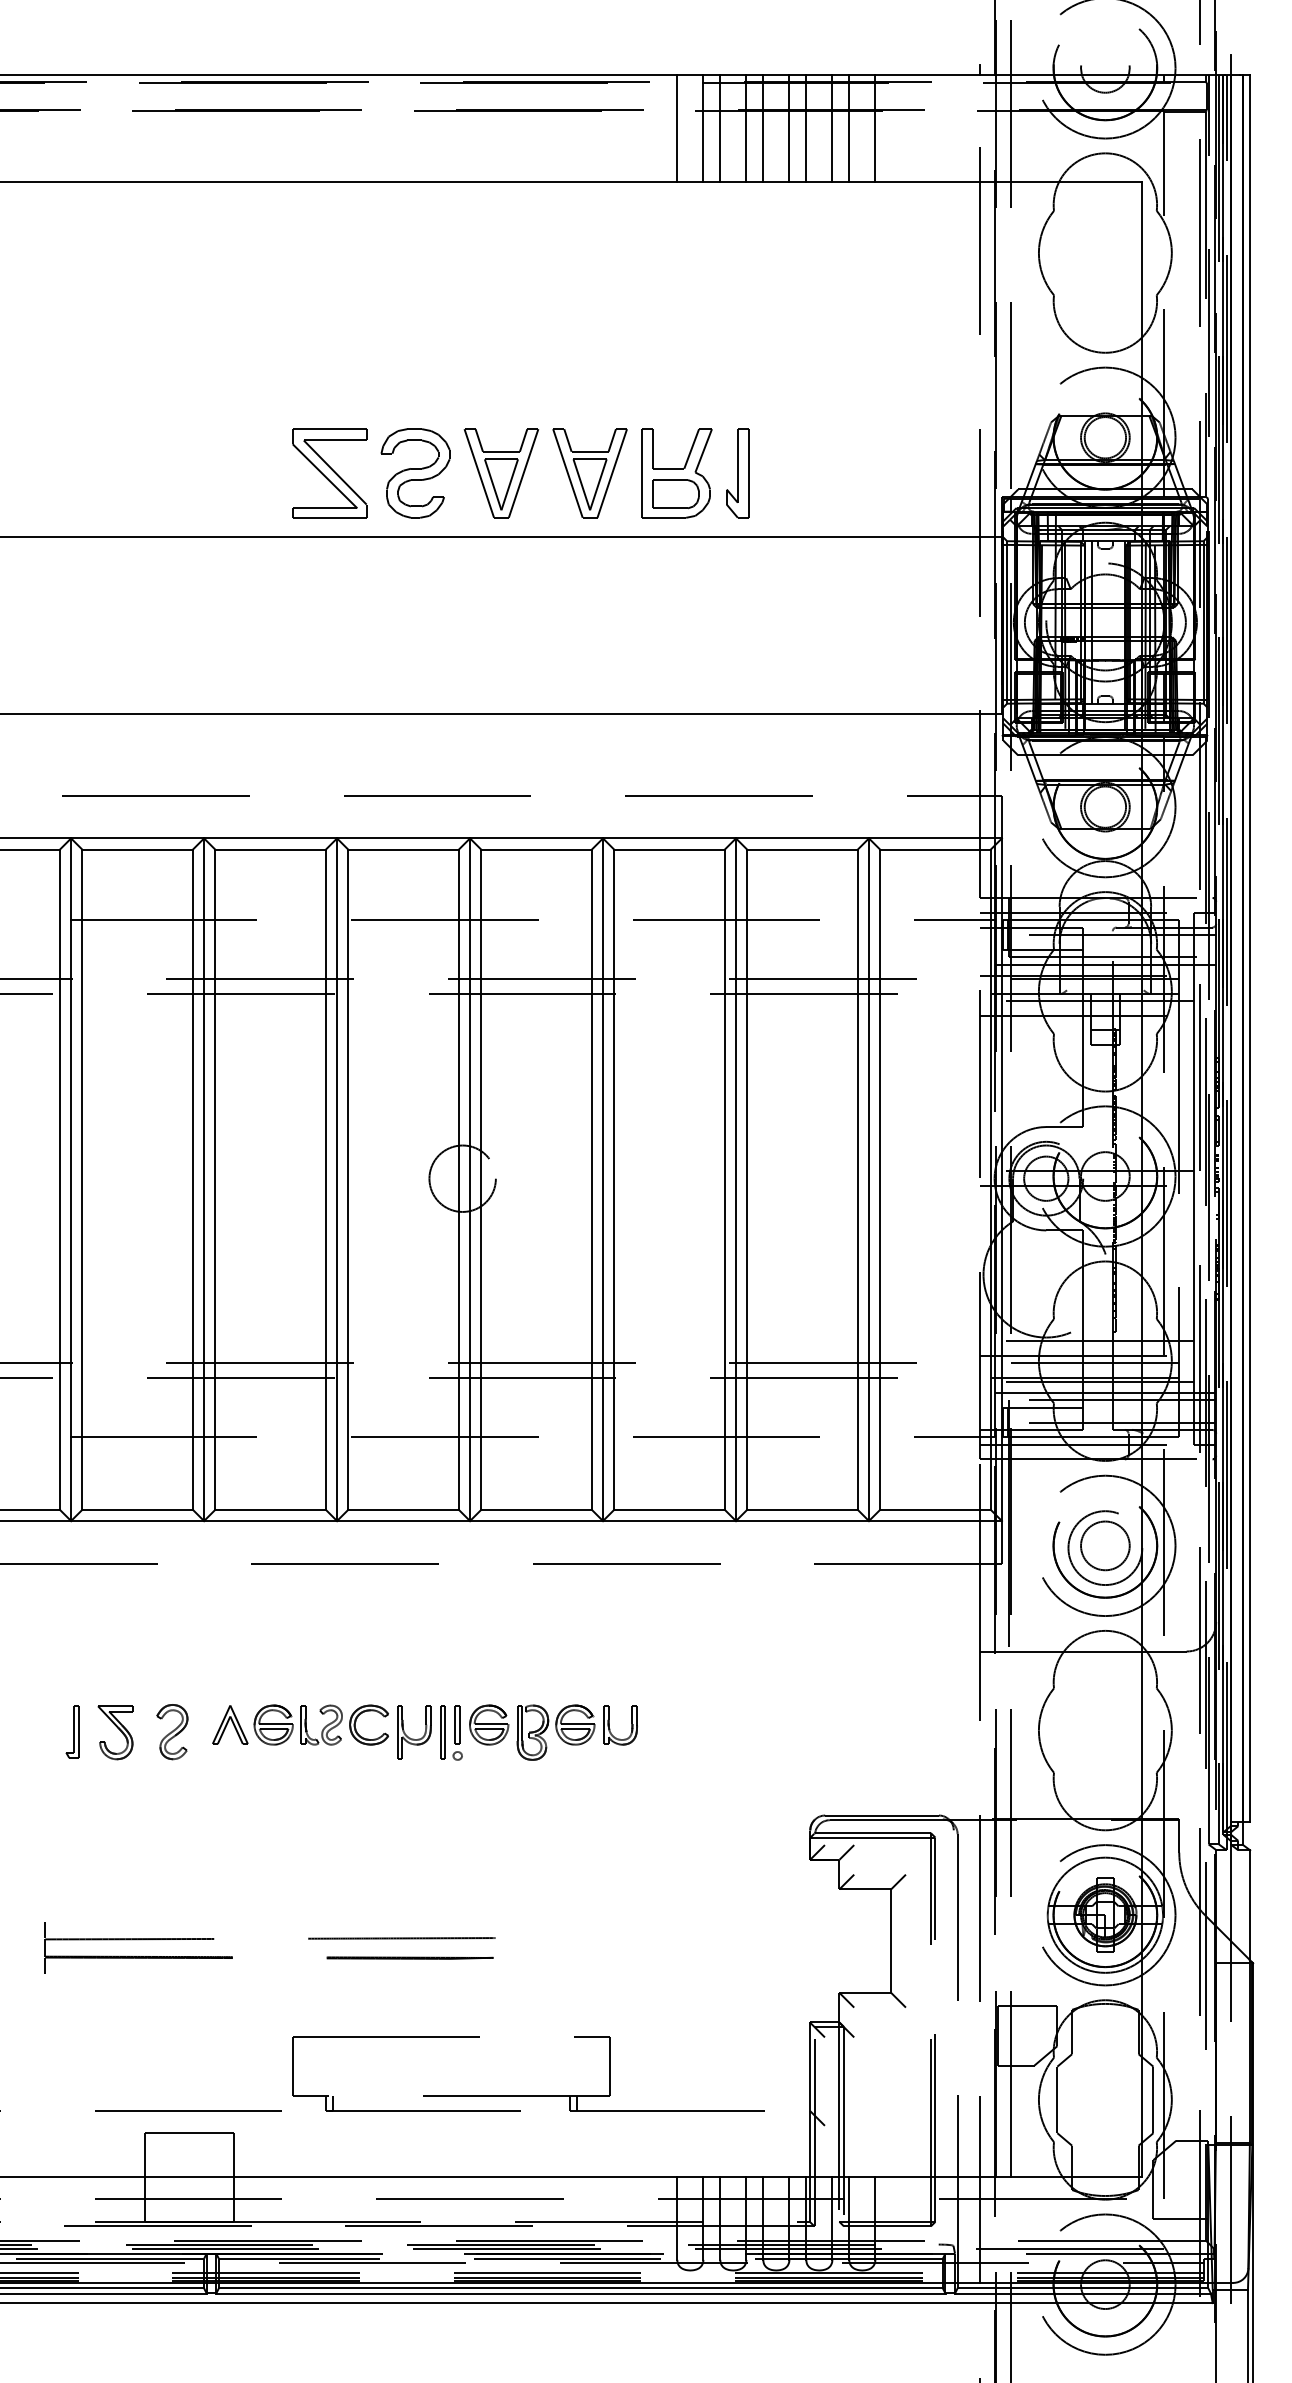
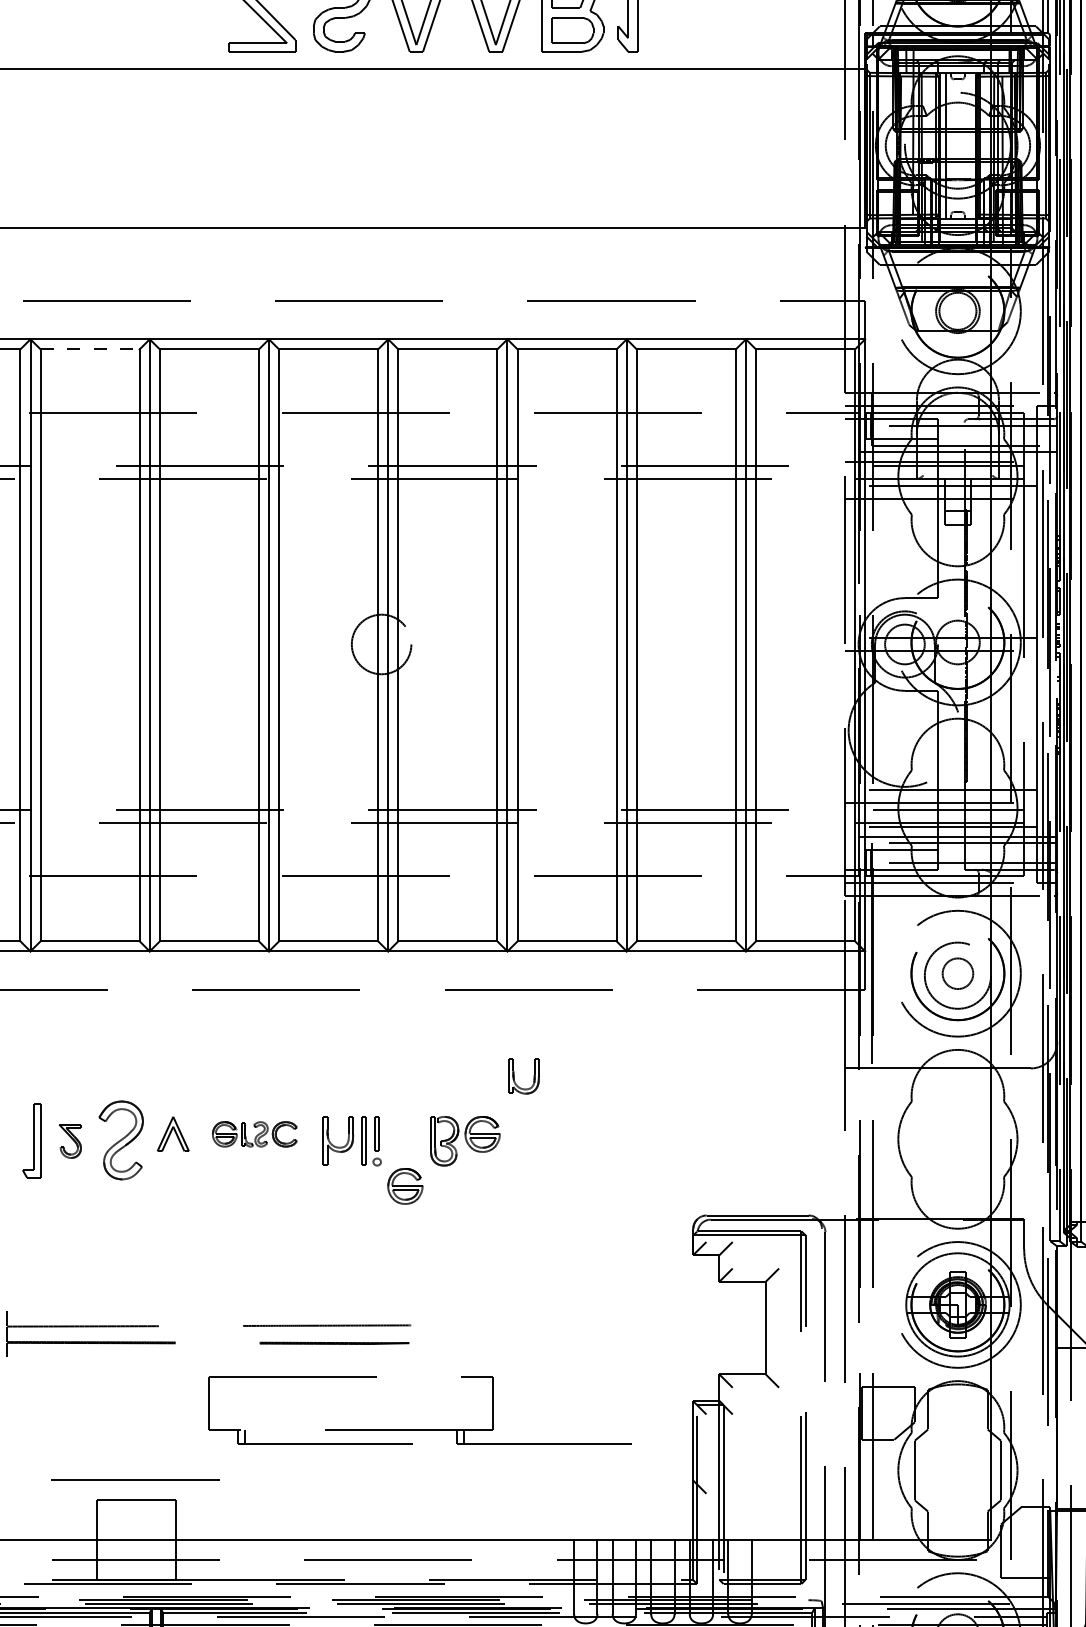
line: (138, 849) -> (90, 349), solid -> dashed
circle: (1105, 1545) -> (958, 973), size x0.7
part: (320, 1724) -> (254, 1133), size x0.7
part: (489, 1724) -> (405, 1185), moved
part: (610, 1728) -> (515, 1079), moved
part: (72, 1731) -> (31, 1140), size x1.6
part: (115, 1732) -> (70, 1141), size x0.7
part: (172, 1732) -> (121, 1141), size x1.6
part: (528, 2095) -> (420, 1429), moved

